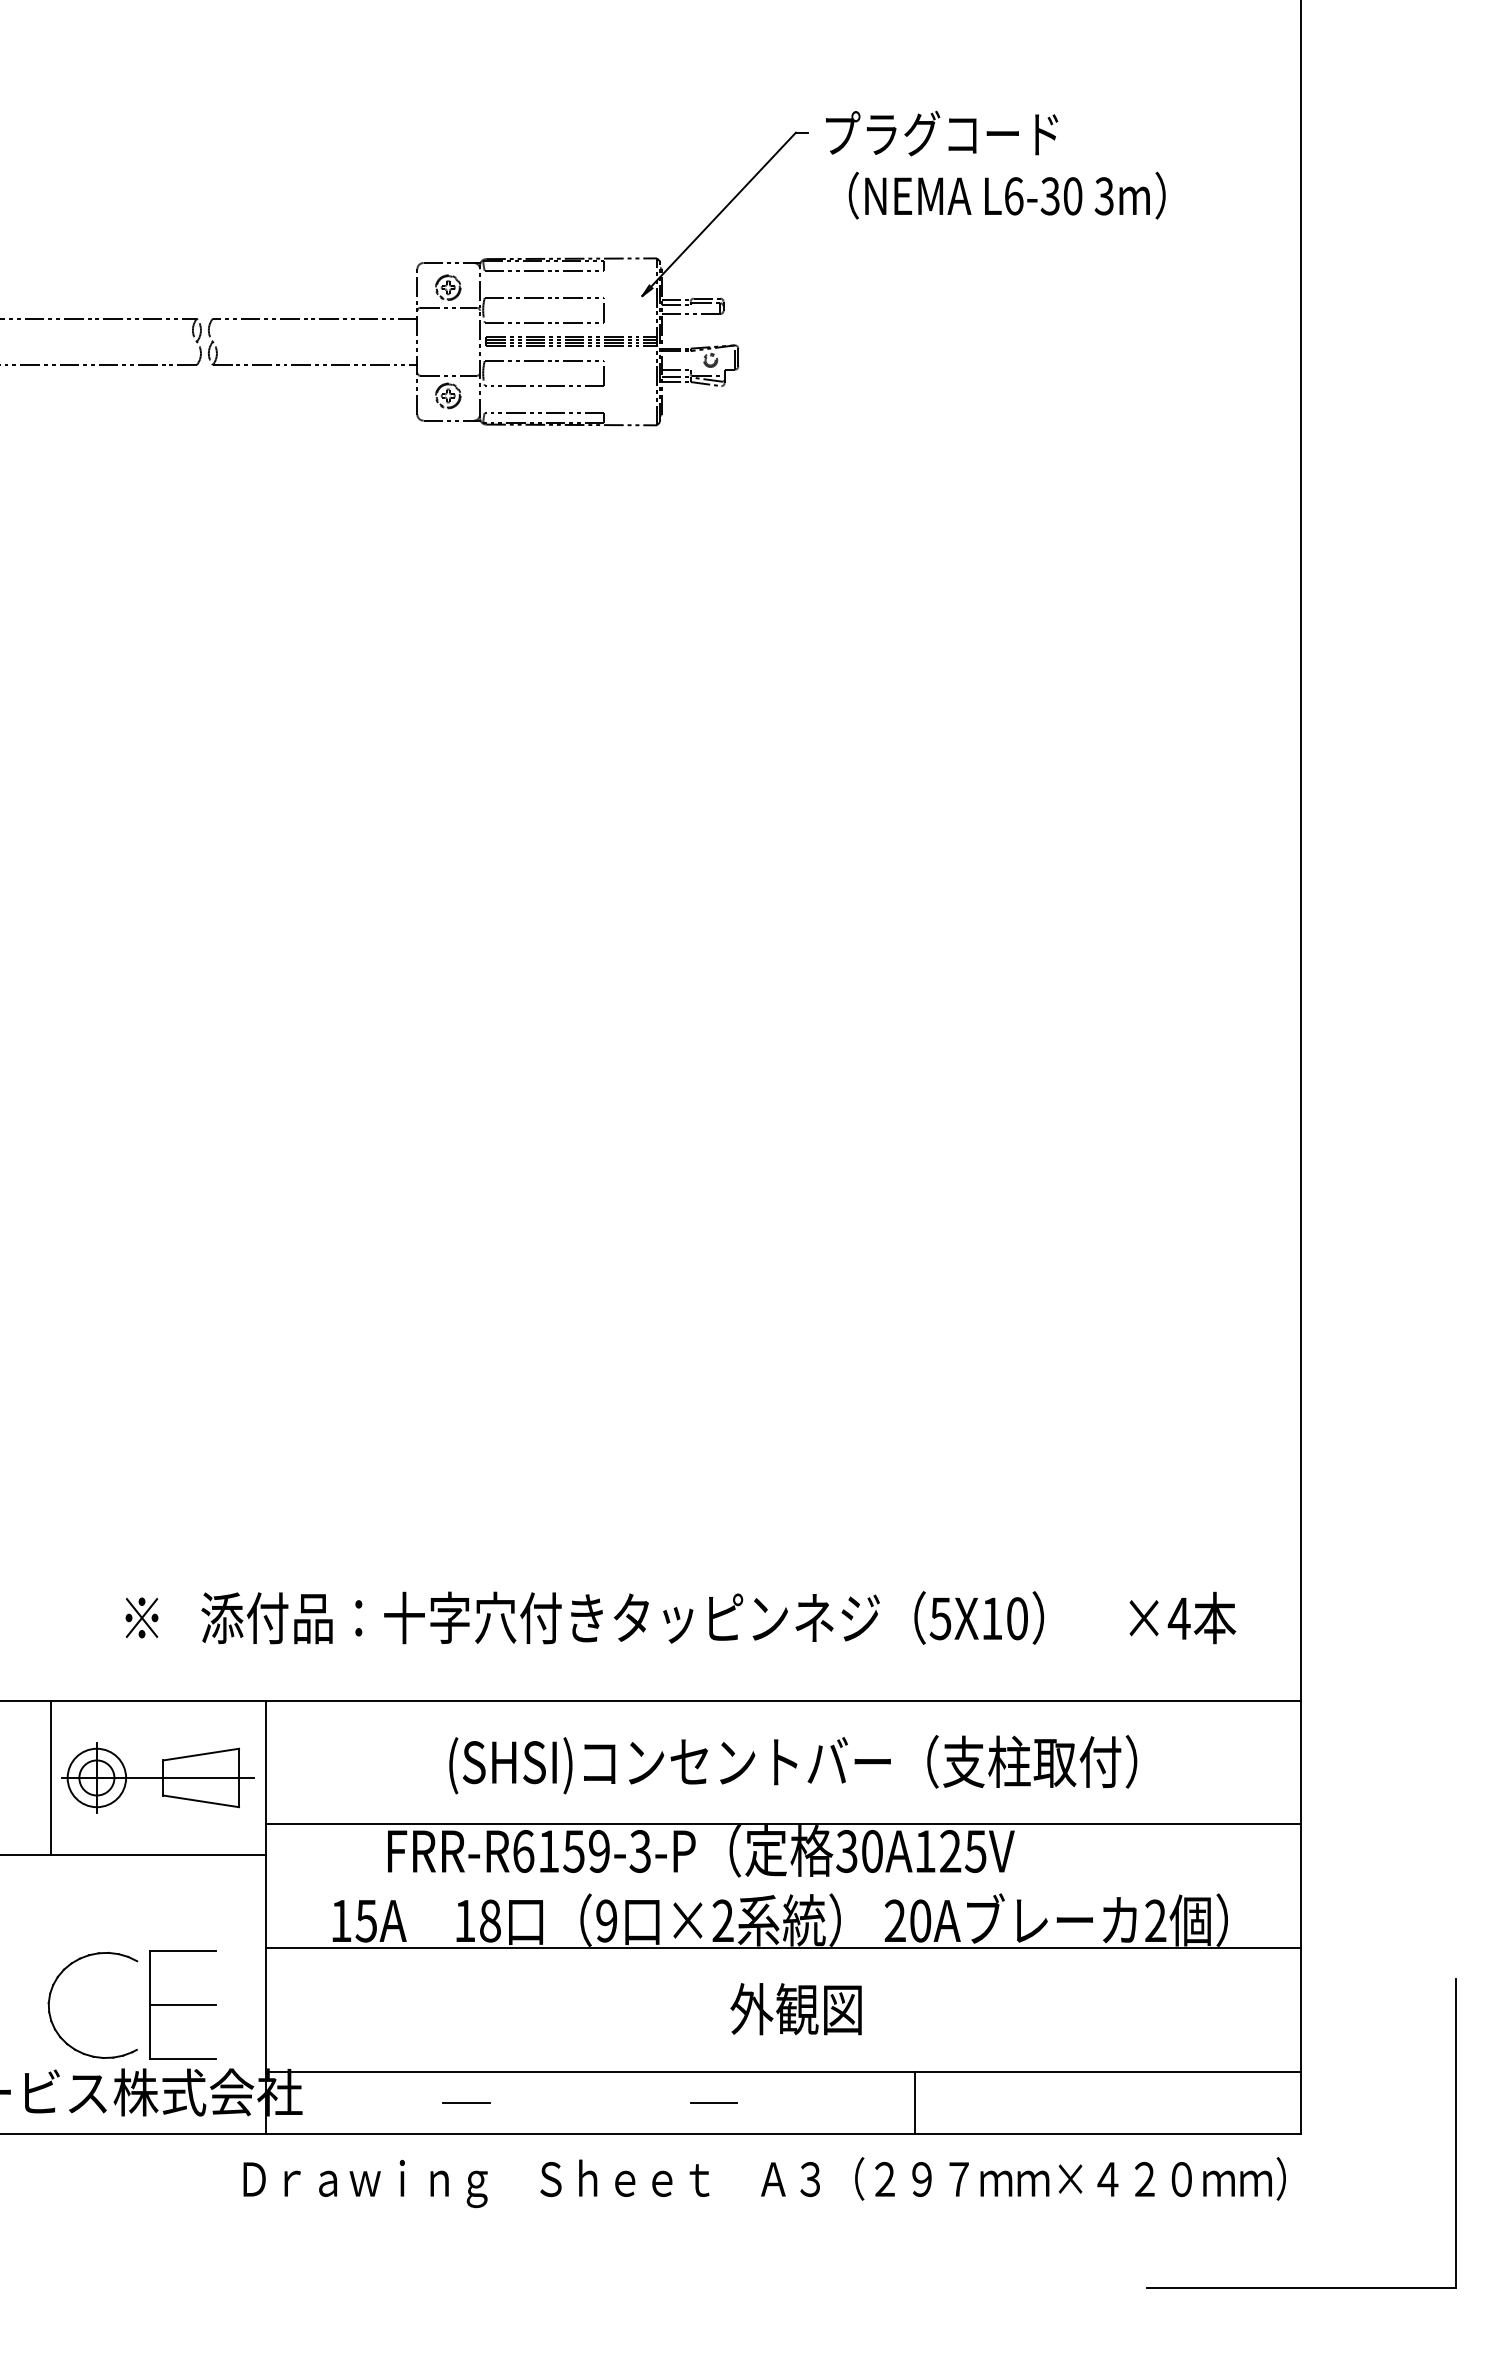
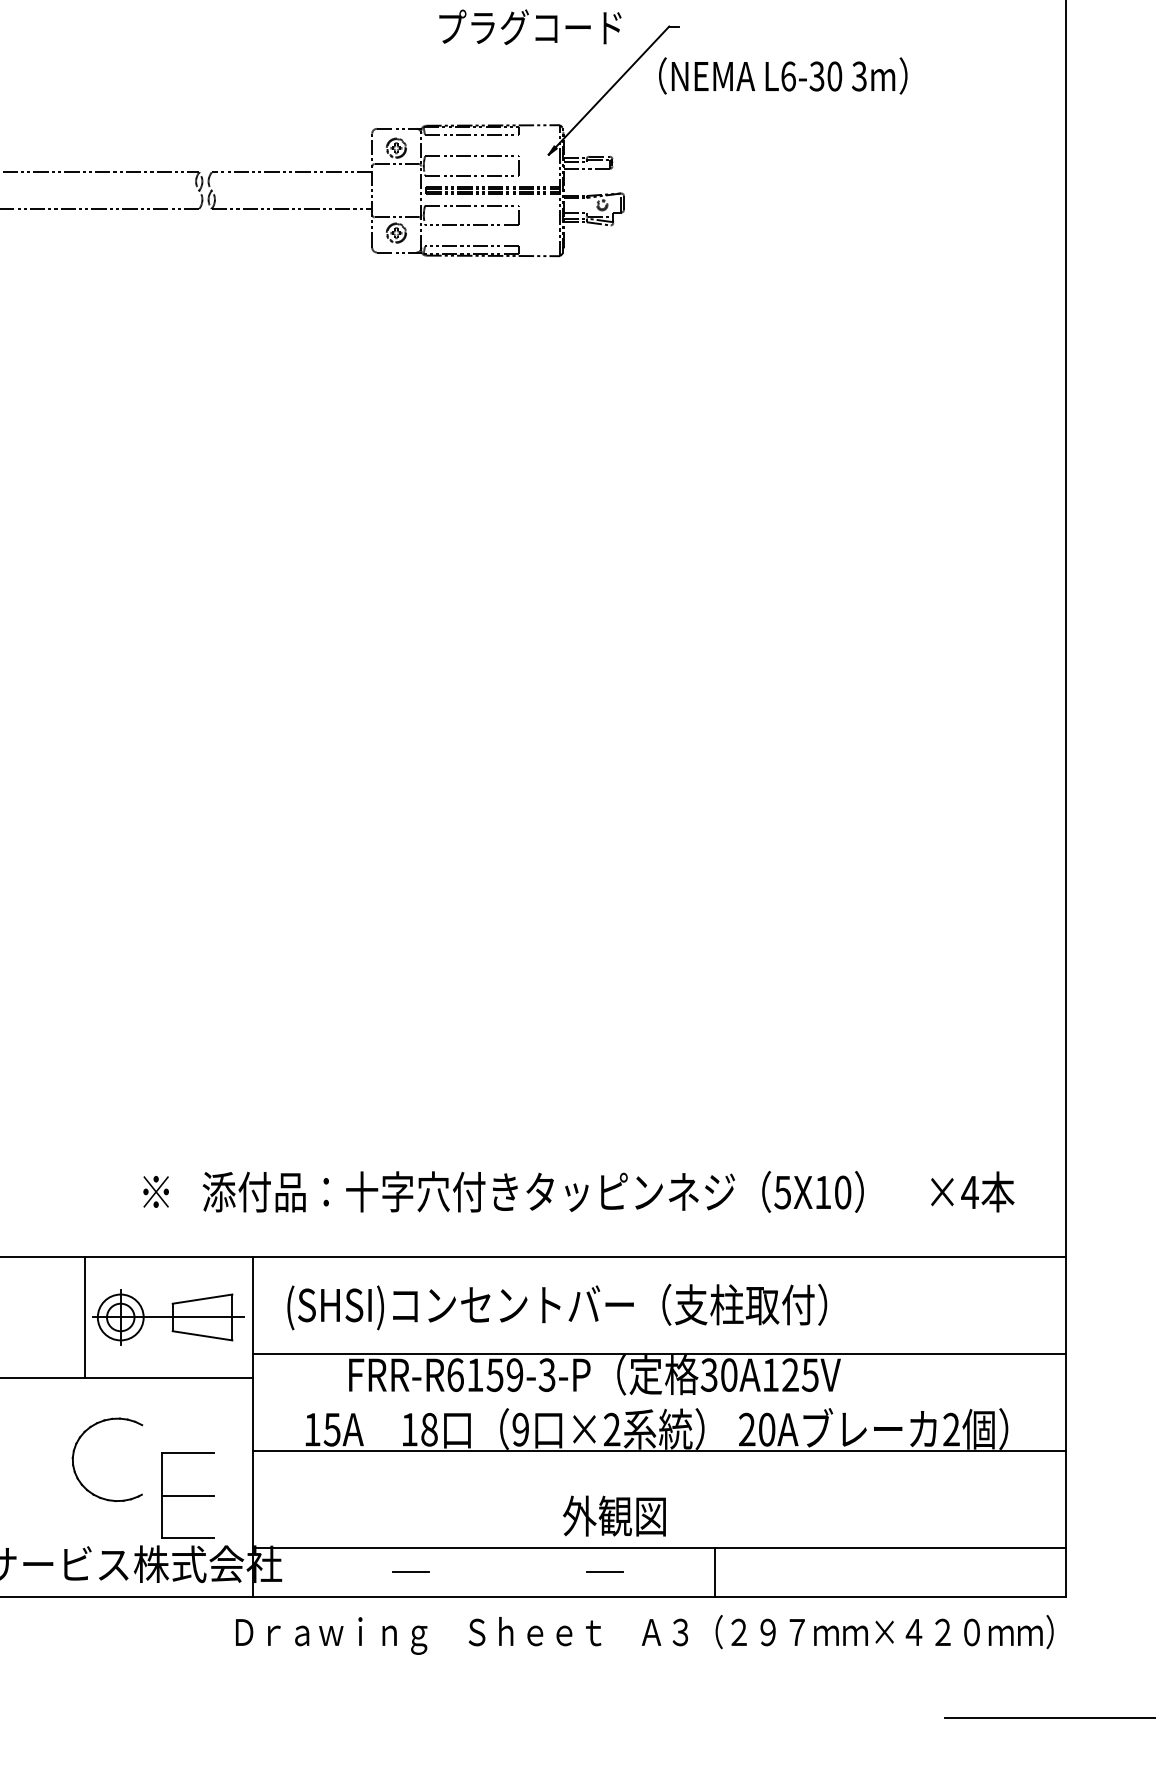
text: (942, 133) -> (530, 27), moved
text: (1006, 195) -> (782, 75), moved
text: (793, 1764) -> (557, 1306), moved
part: (50, 1999) -> (74, 1455), moved
text: (795, 2009) -> (613, 1516), moved
line: (914, 2102) -> (715, 1572), moved

